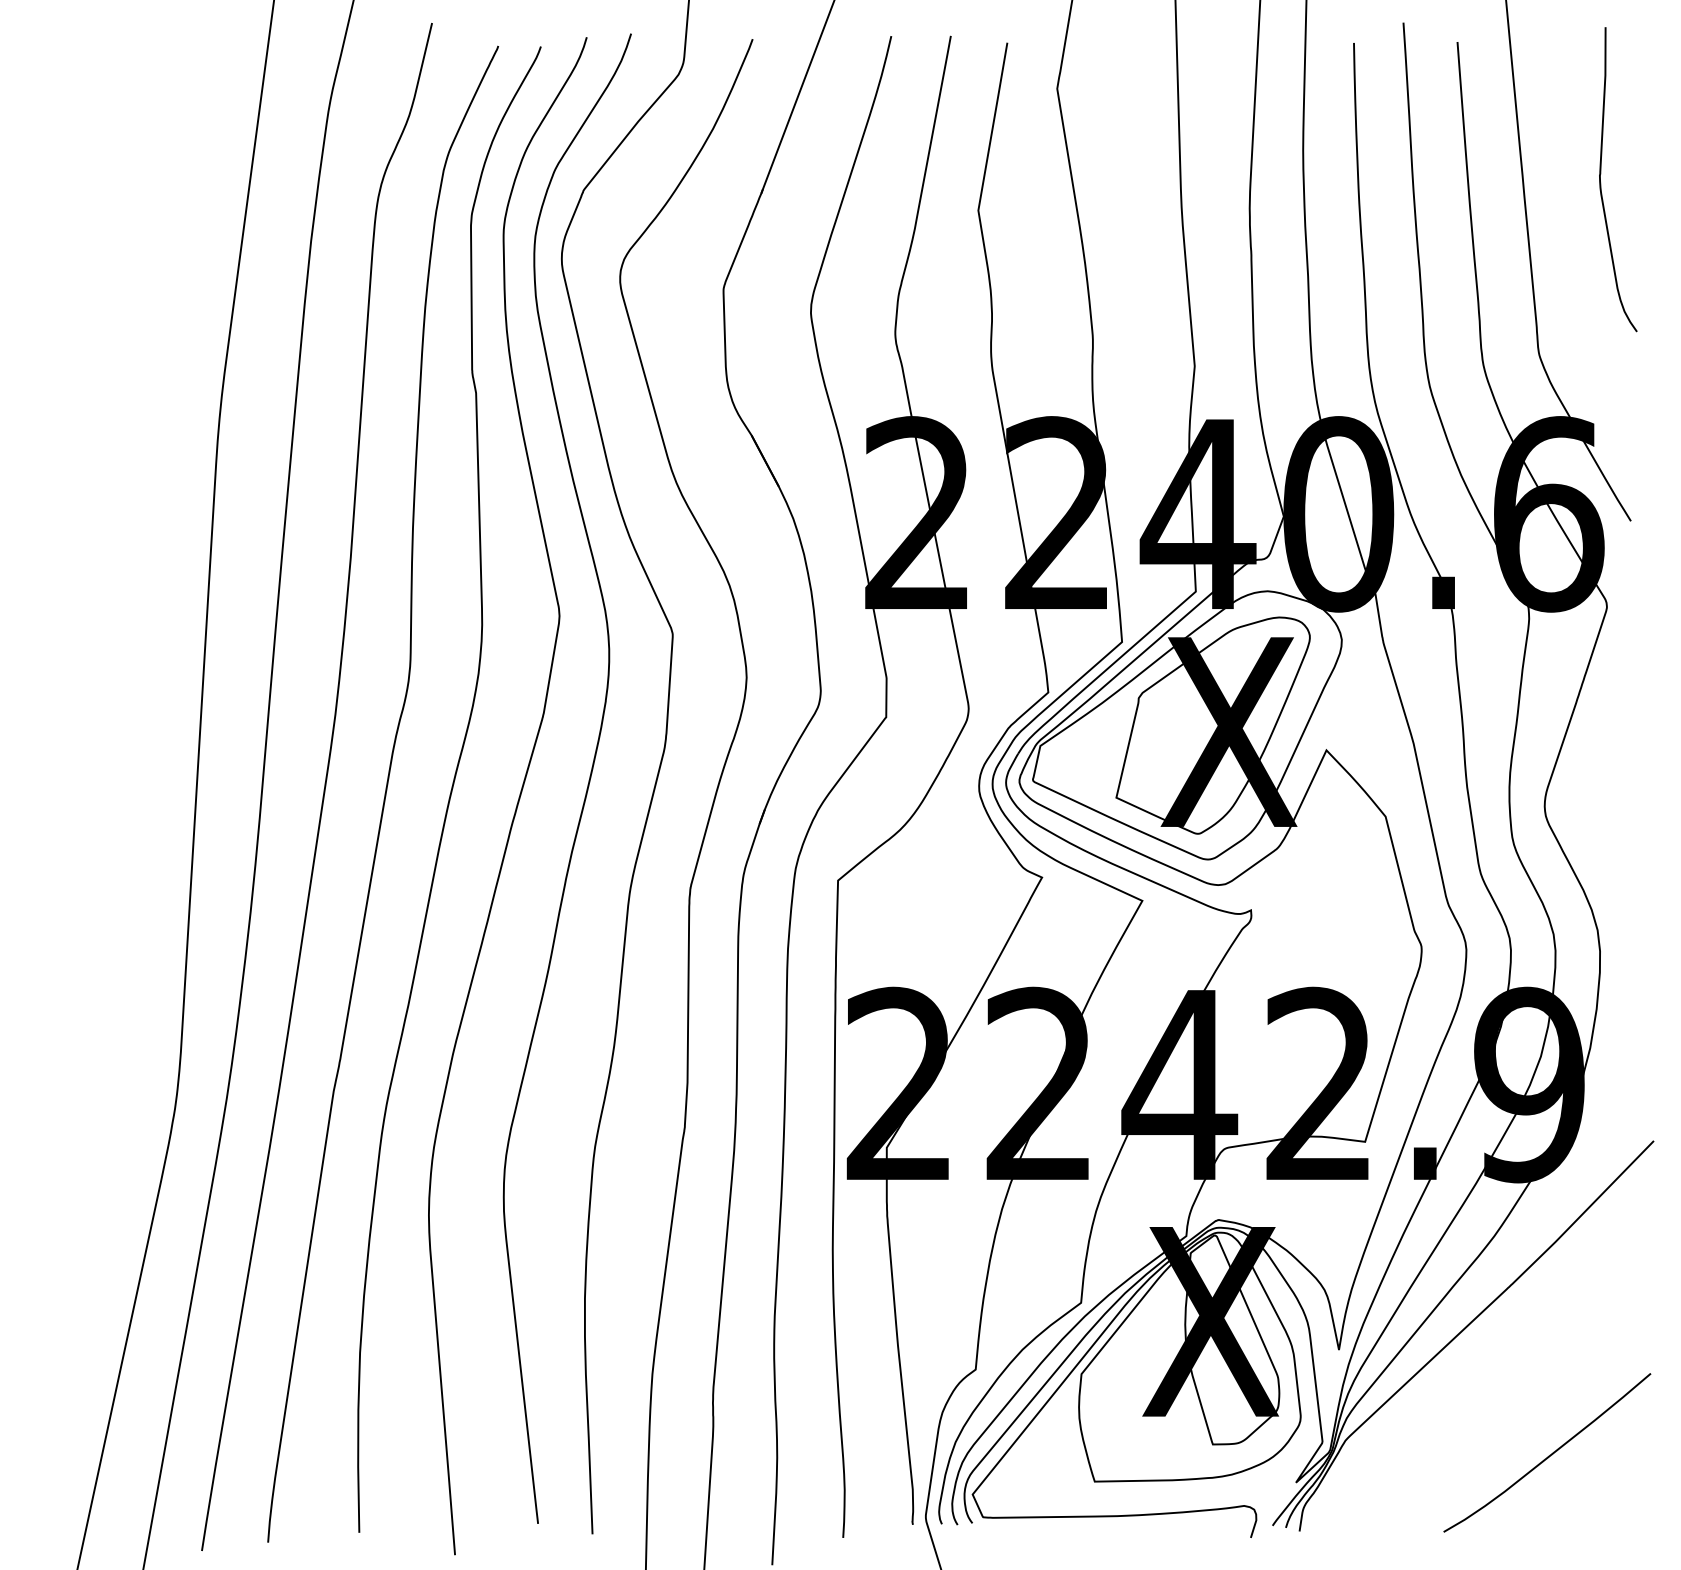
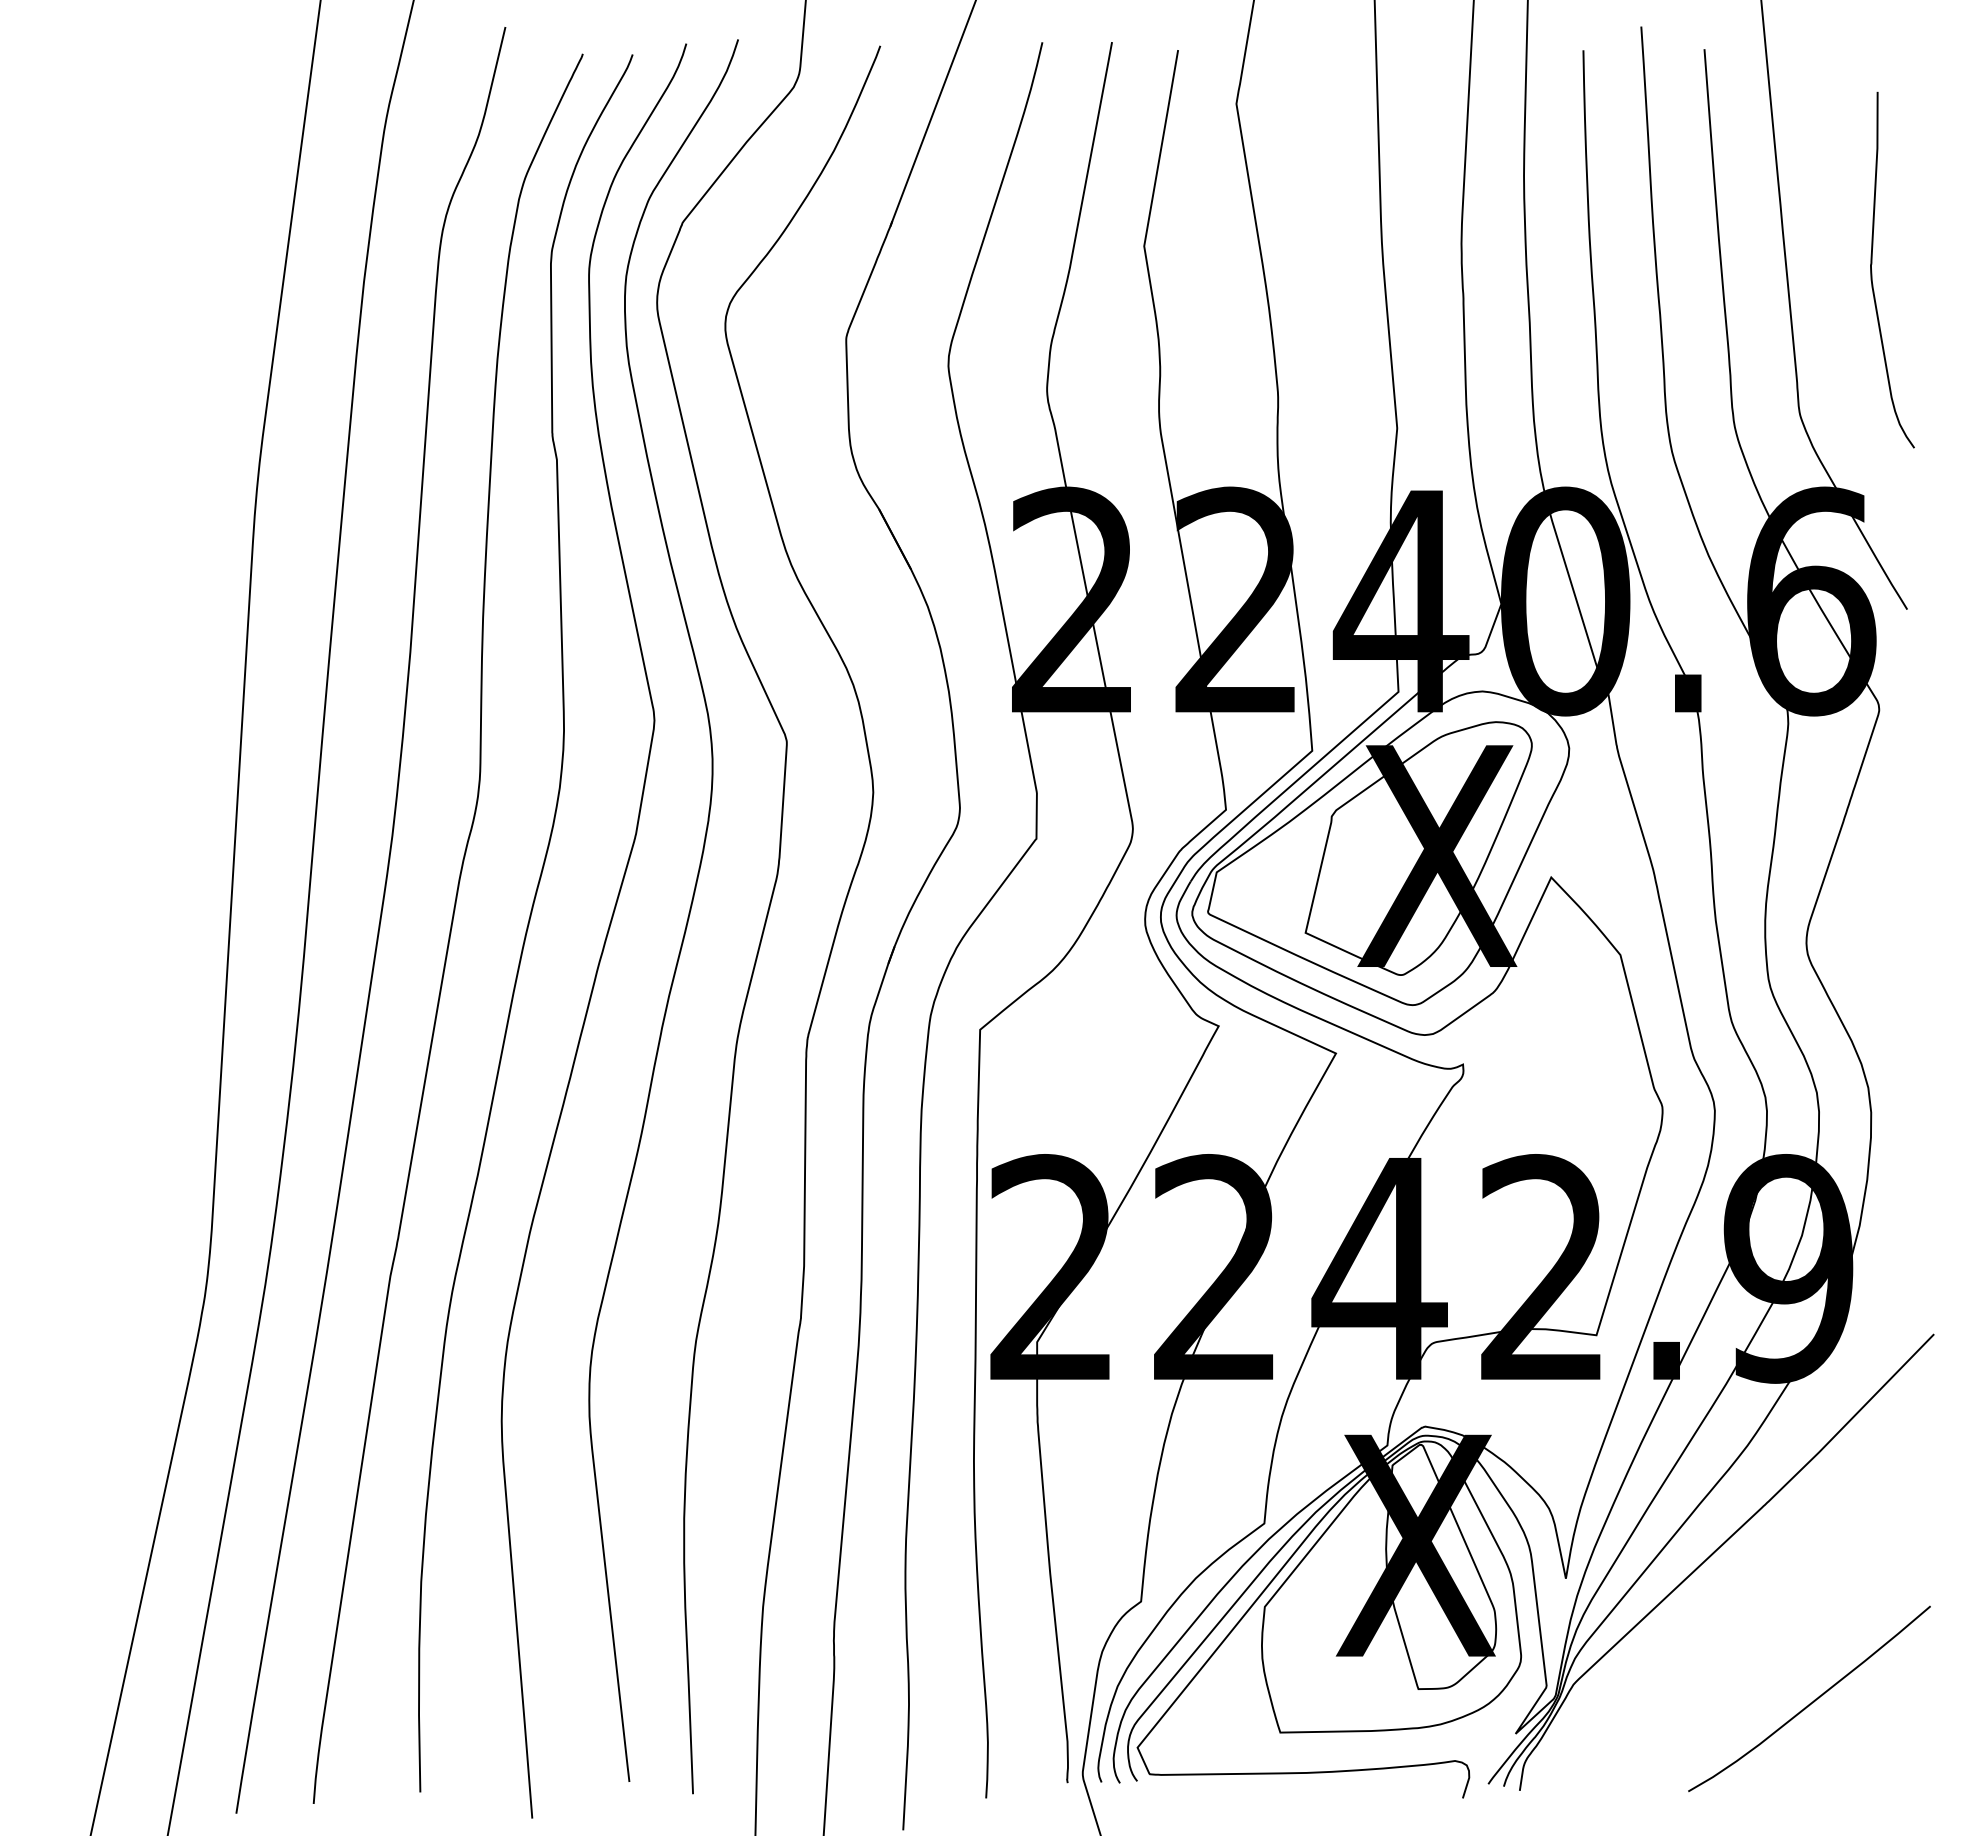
curve: (1601, 180) -> (1872, 271), moved

